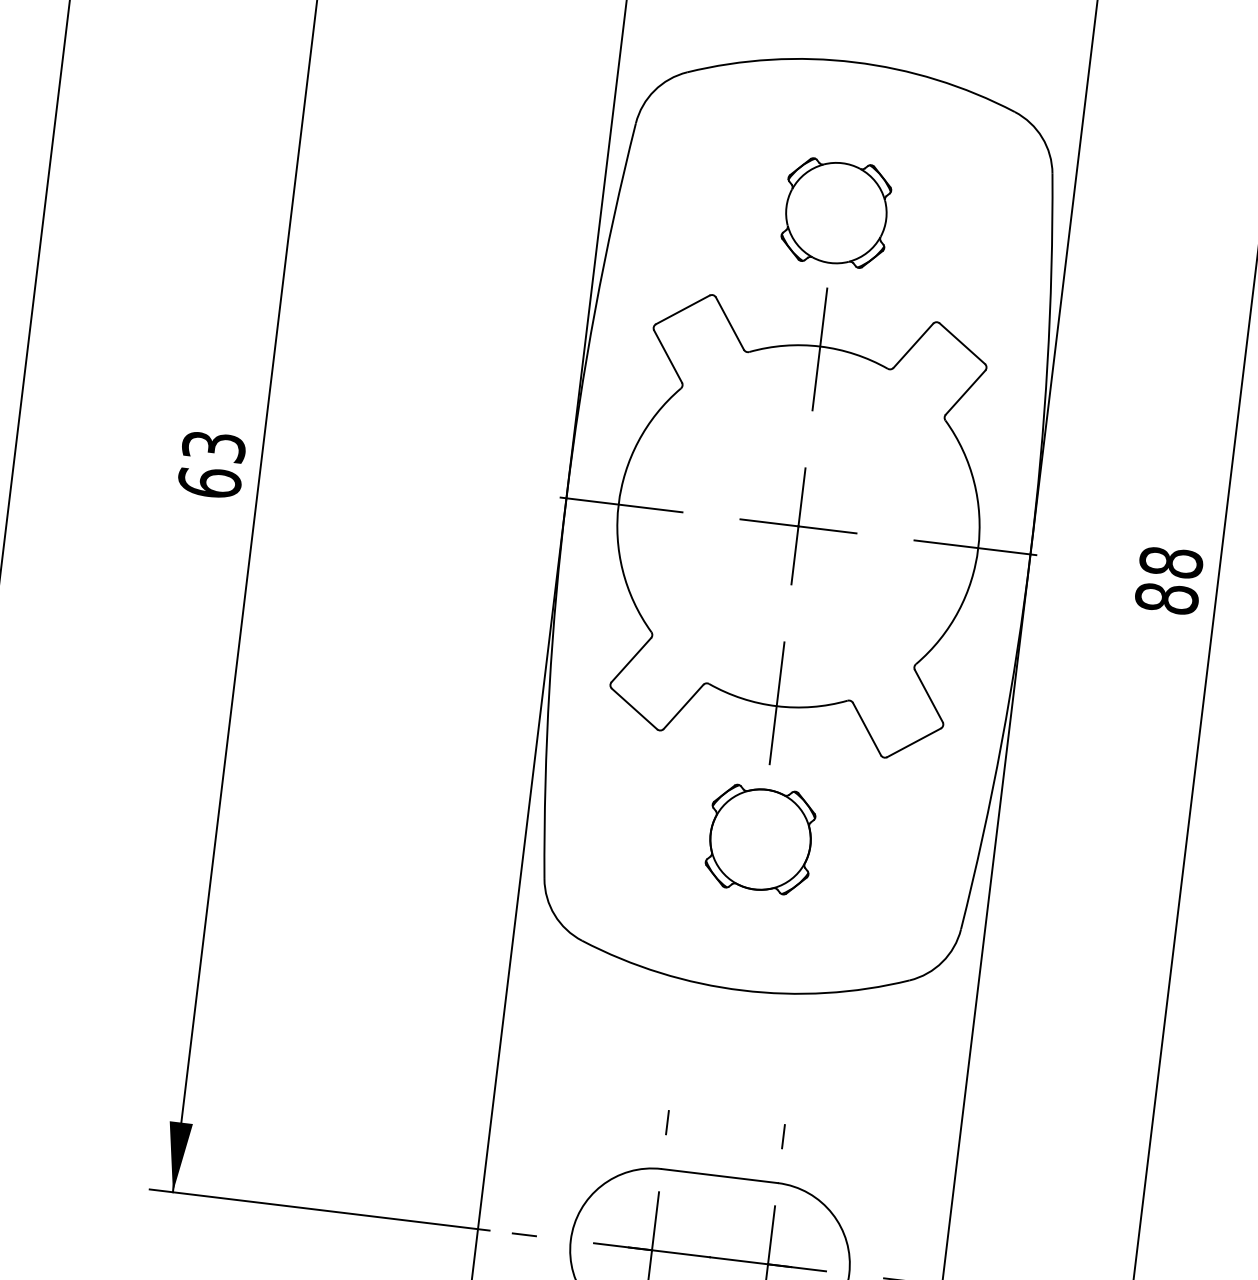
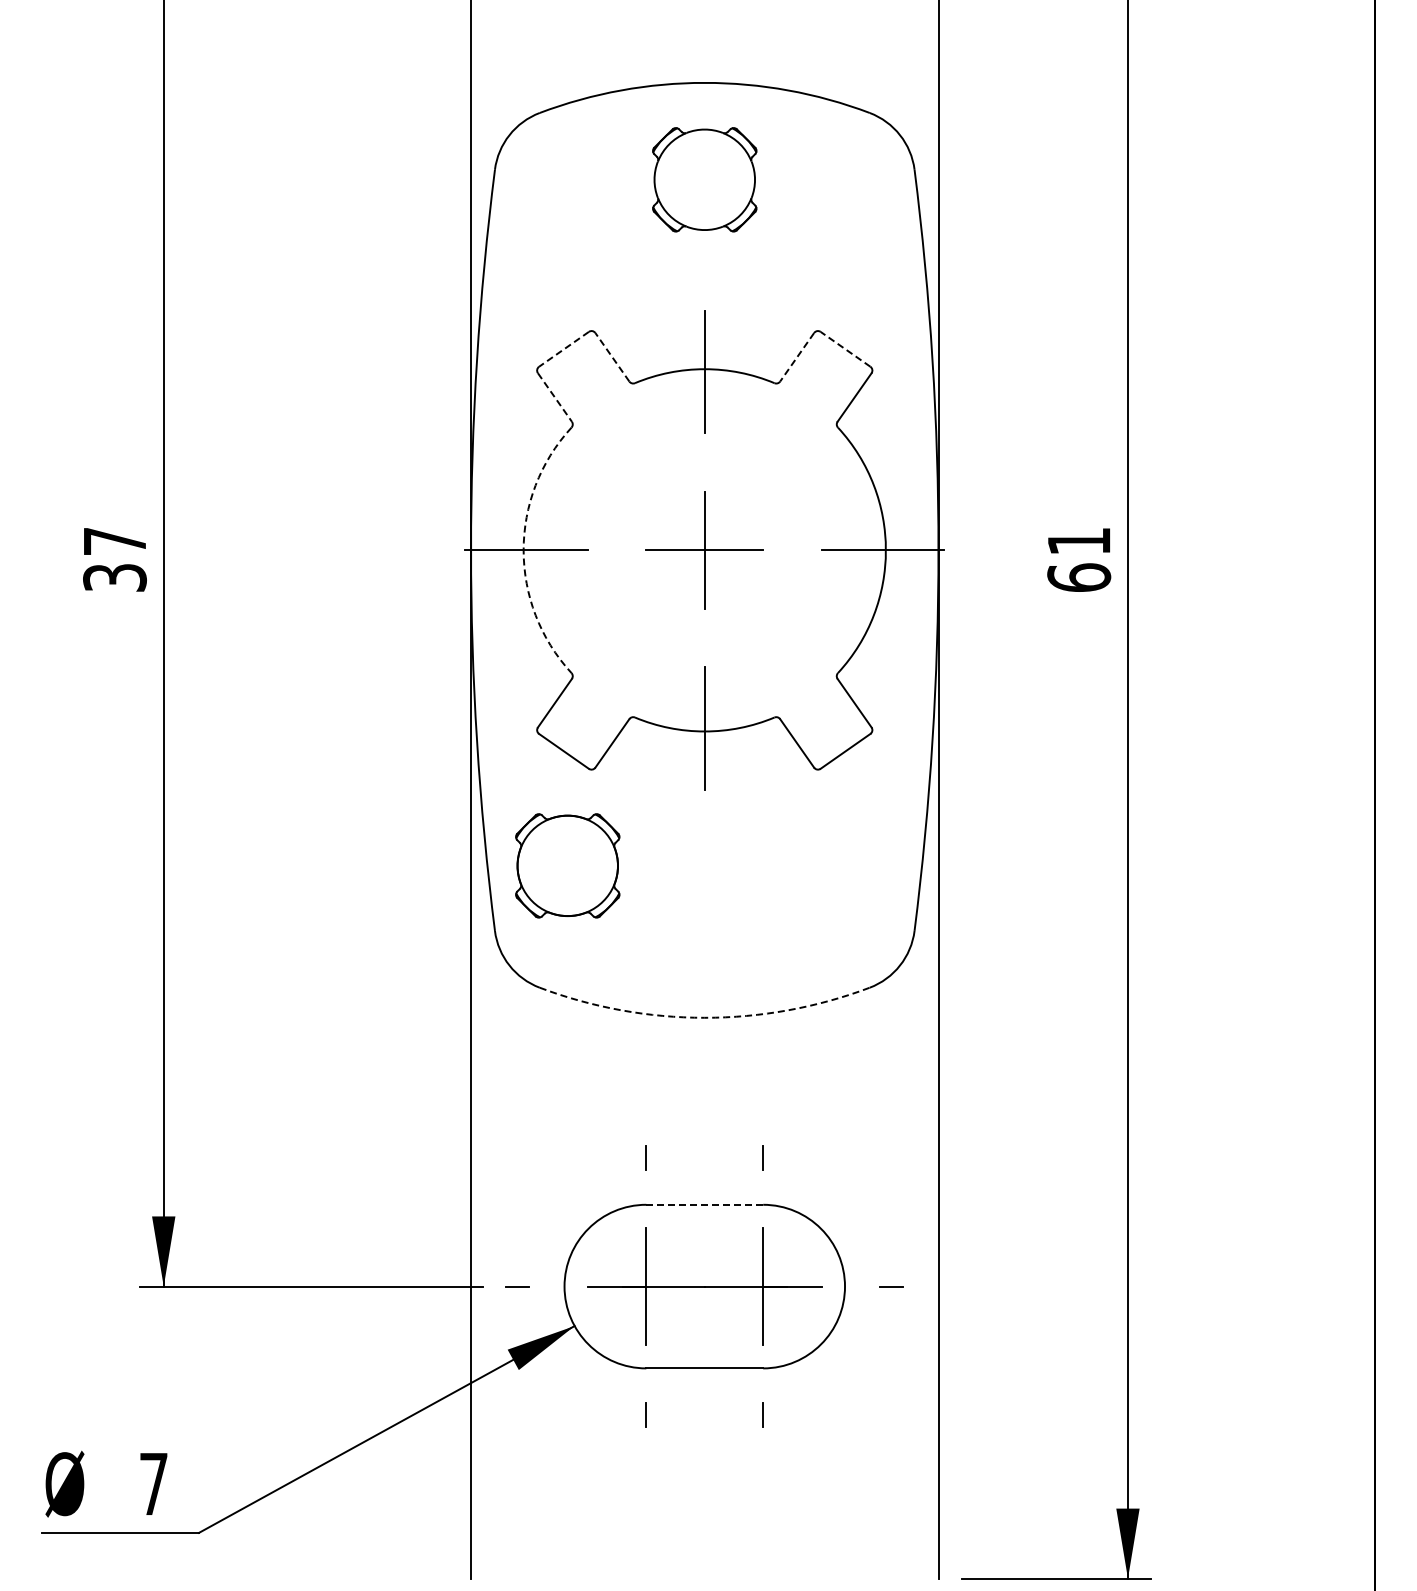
part: (836, 212) -> (704, 179), moved
line: (682, 310) -> (563, 349), solid -> dashed
line: (730, 323) -> (612, 357), solid -> dashed
line: (962, 343) -> (845, 349), solid -> dashed
line: (913, 346) -> (797, 357), solid -> dashed
line: (667, 356) -> (554, 397), solid -> dashed
text: (211, 464) -> (114, 559), 63 -> 37
arc: (618, 504) -> (523, 550), solid -> dashed
text: (1169, 580) -> (1079, 559), 88 -> 61
part: (760, 839) -> (567, 865), moved
arc: (742, 990) -> (704, 1017), solid -> dashed
line: (719, 1175) -> (704, 1204), solid -> dashed

